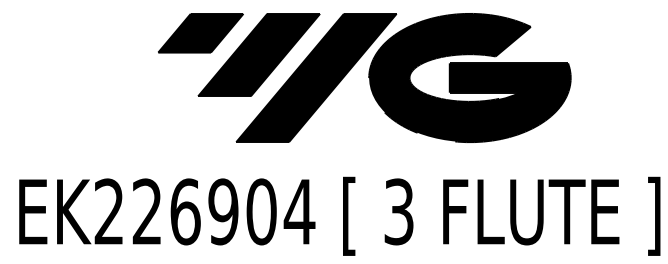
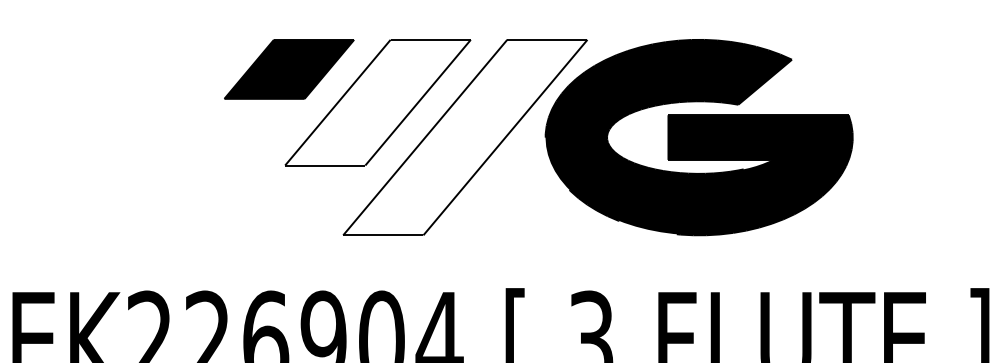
fill: (259, 54) -> (378, 101), removed
fill: (316, 77) -> (465, 136), removed

